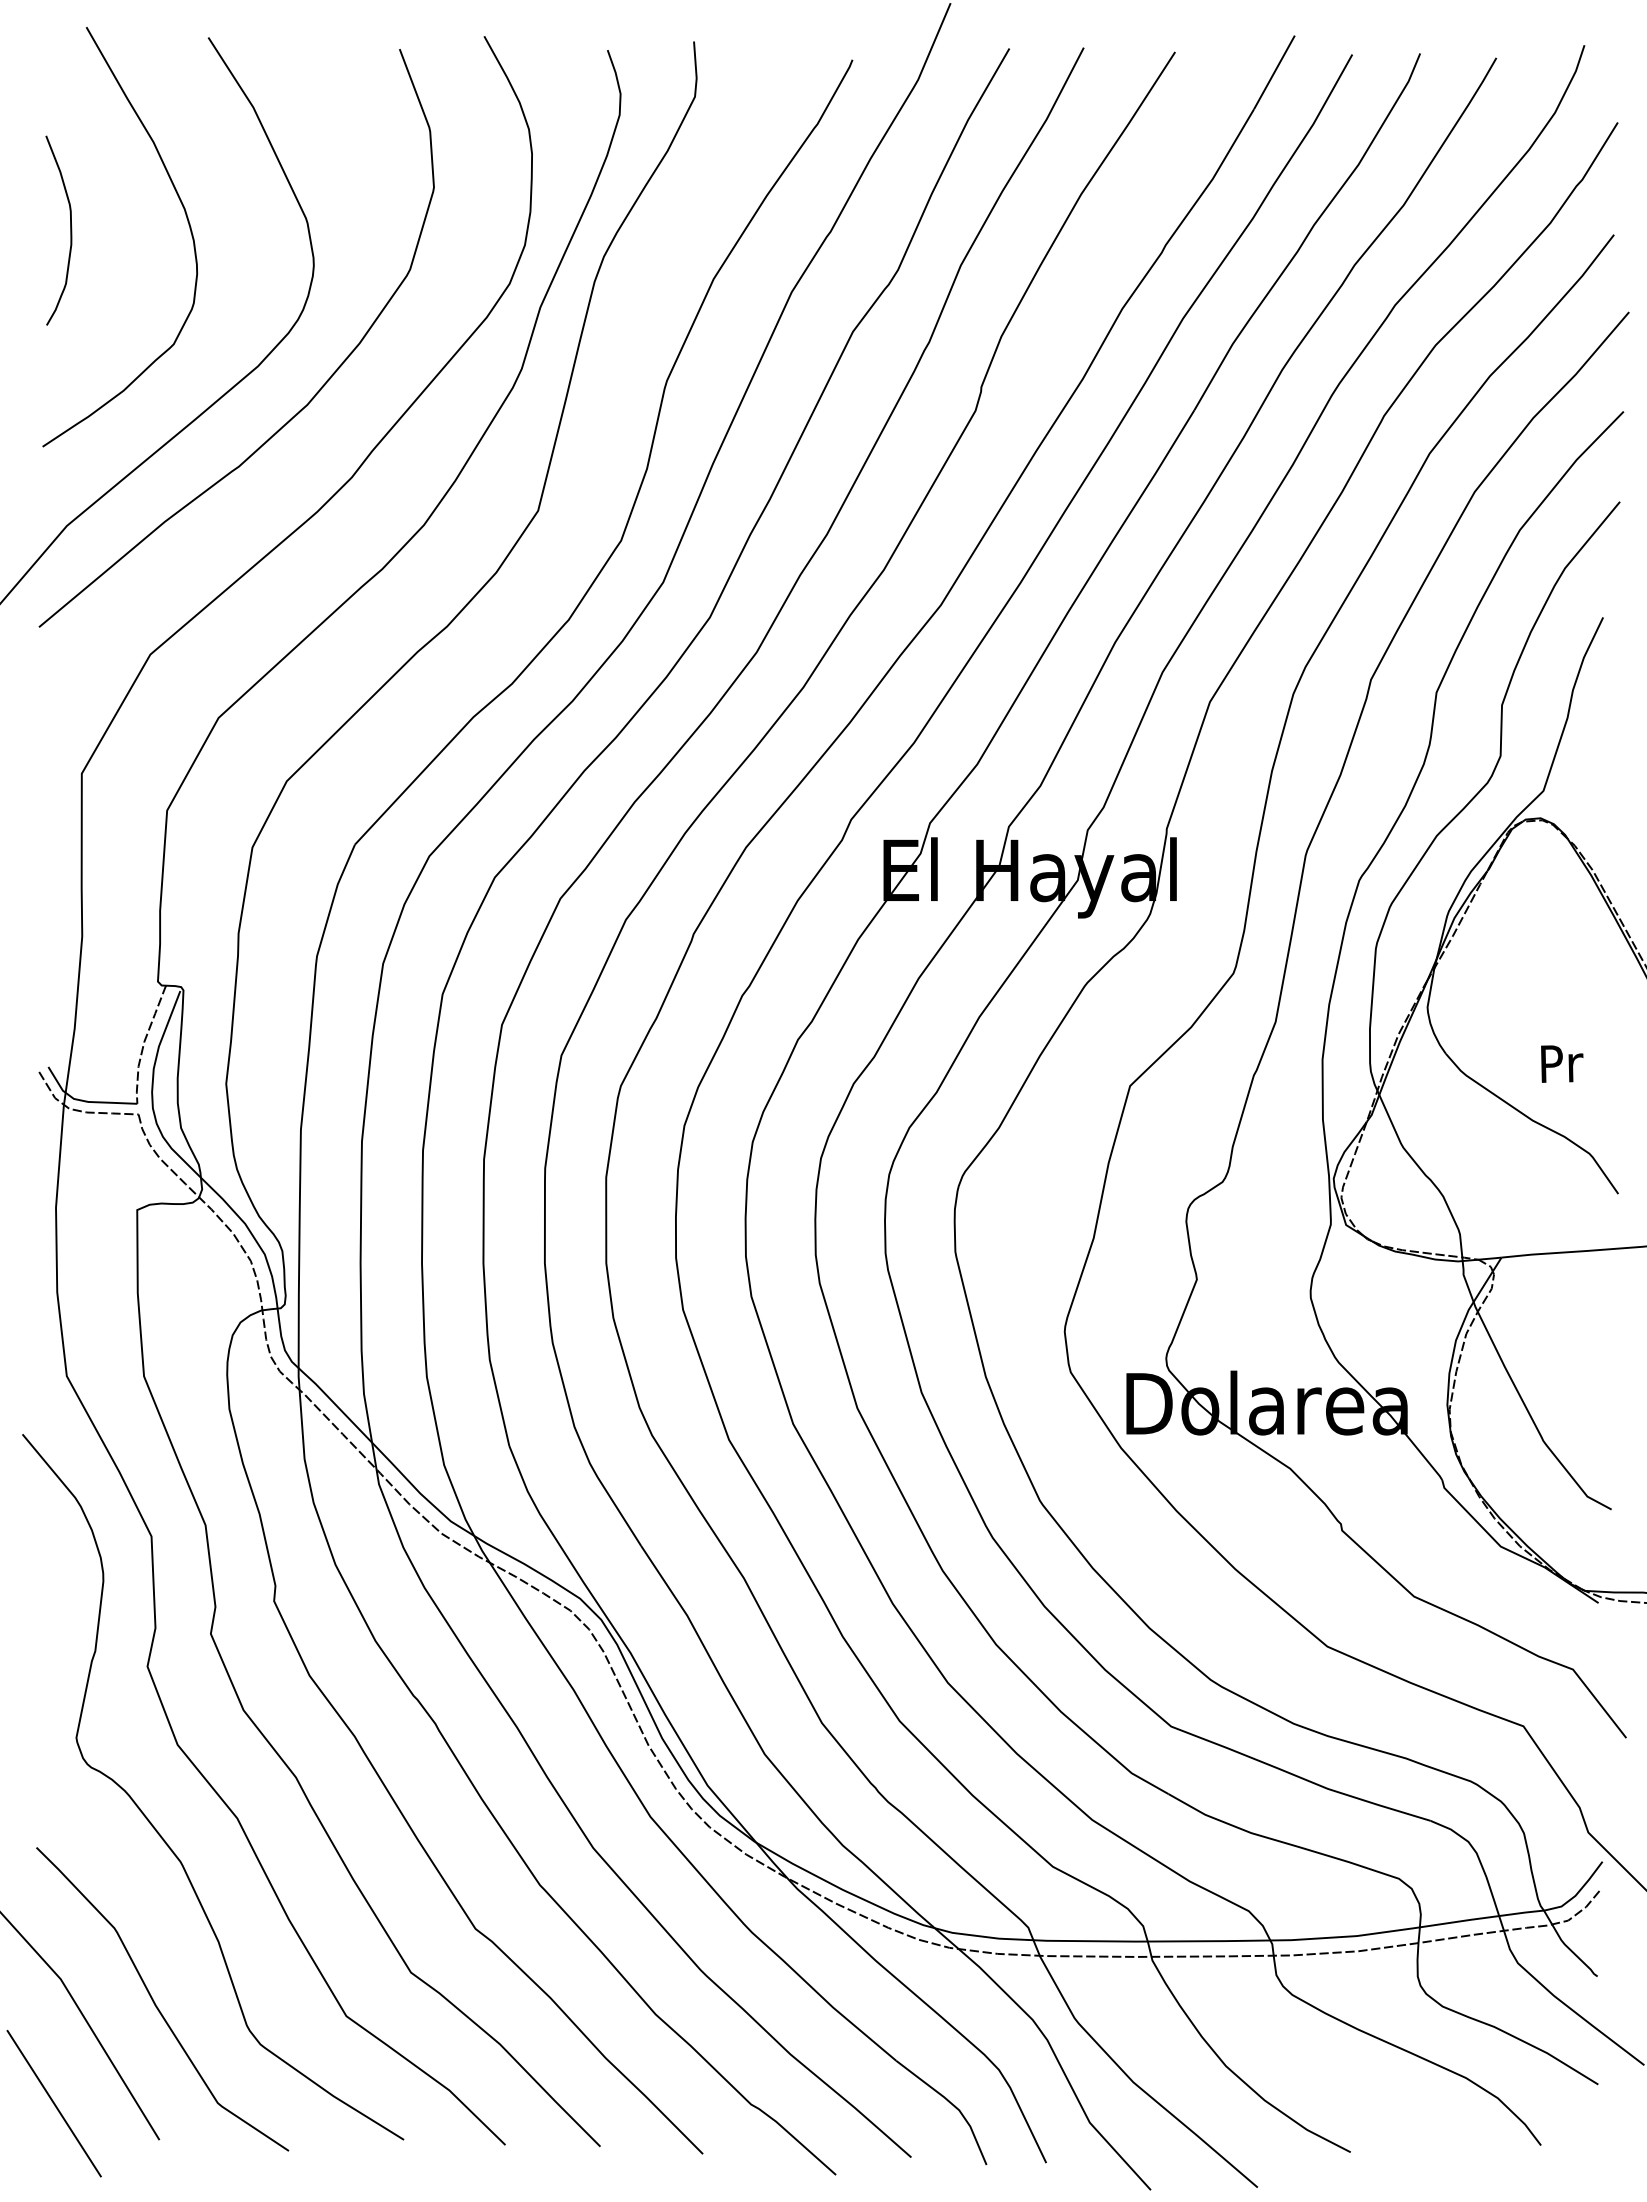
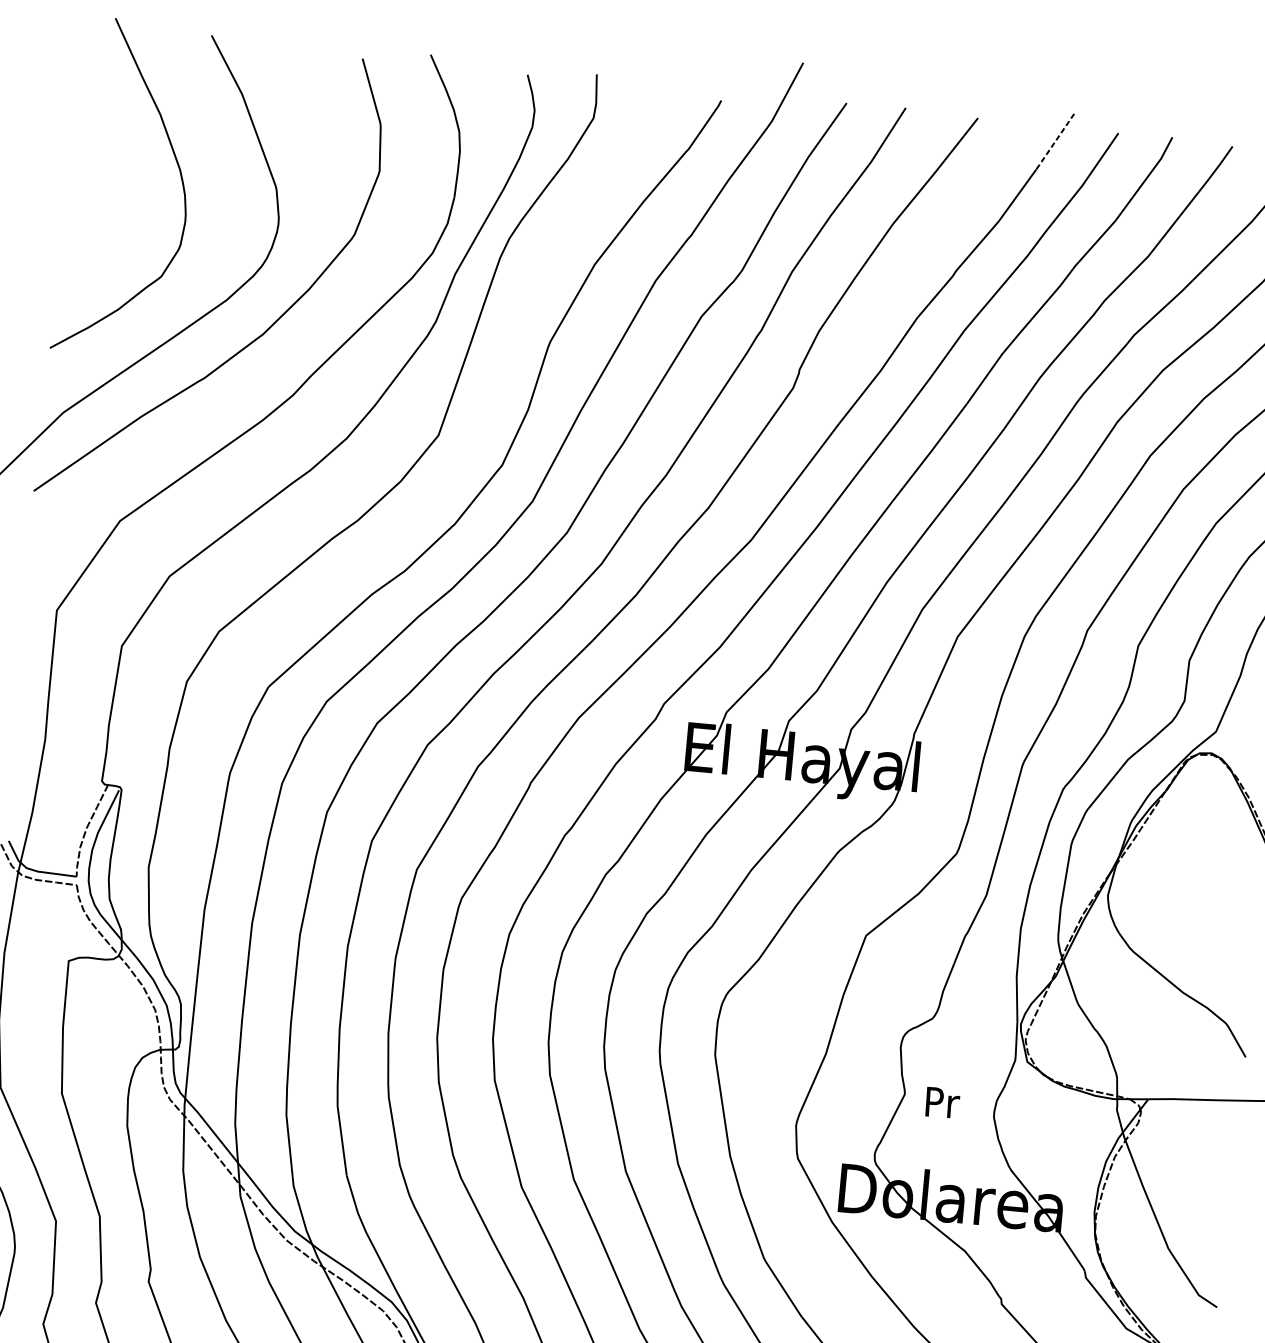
line: (1274, 72) -> (1055, 141), solid -> dashed
curve: (70, 230) -> (87, 178), removed
text: (1562, 1063) -> (943, 1102), moved

